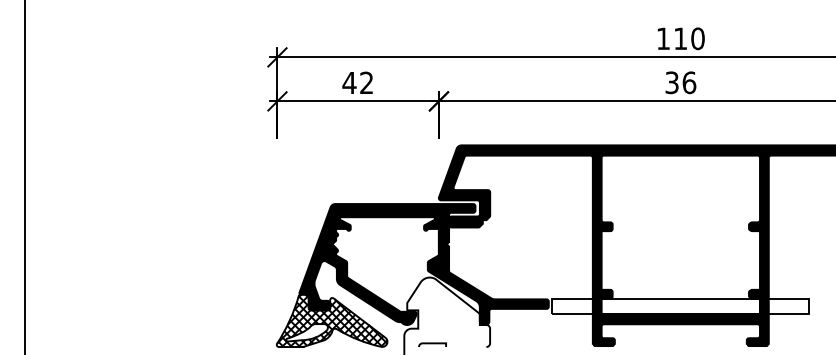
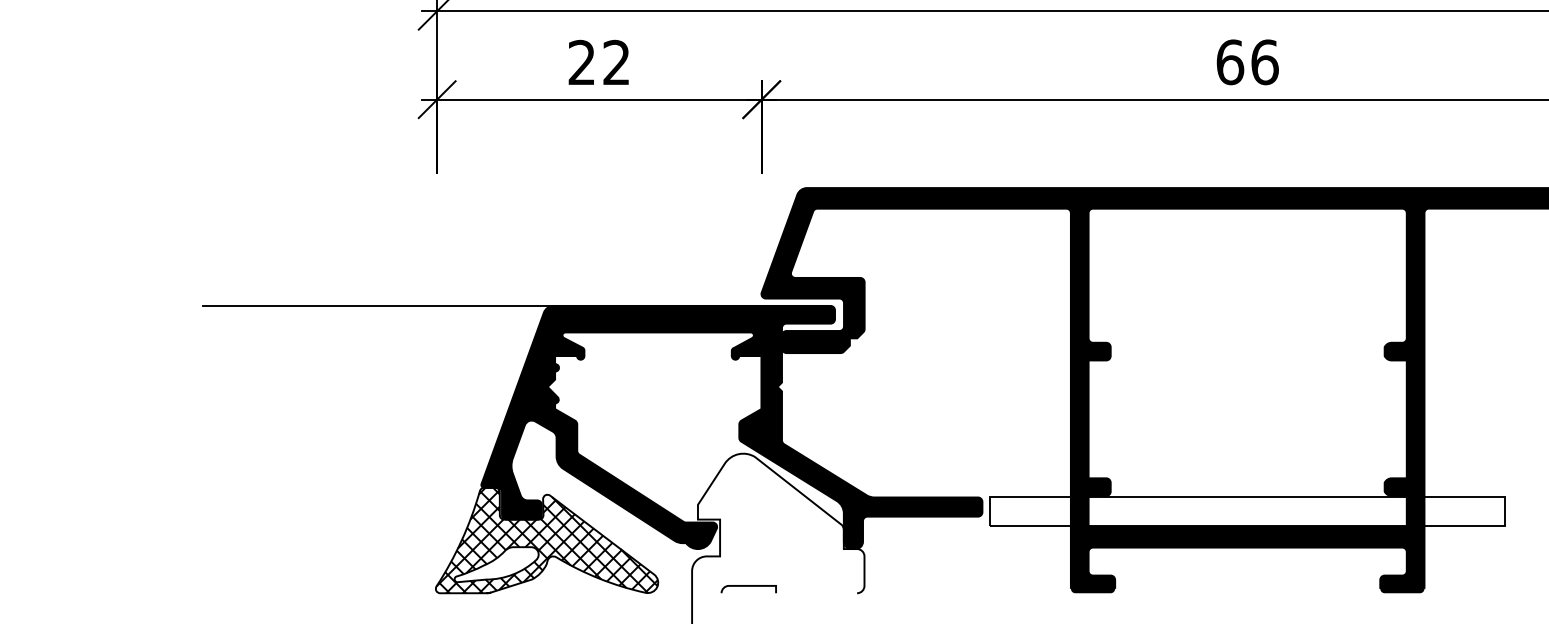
text: (349, 82) -> (581, 61), 42 -> 22
text: (672, 82) -> (1230, 61), 36 -> 66
line: (247, 204) -> (376, 306), added

